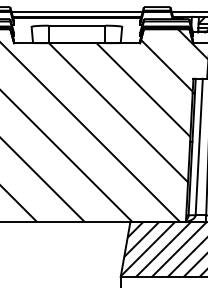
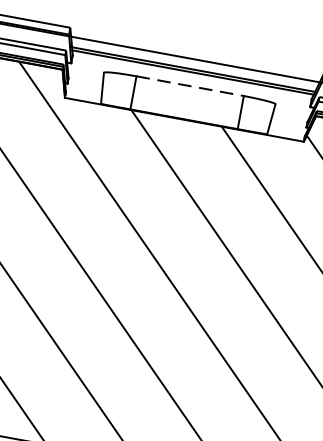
line: (77, 25) -> (191, 86), solid -> dashed

